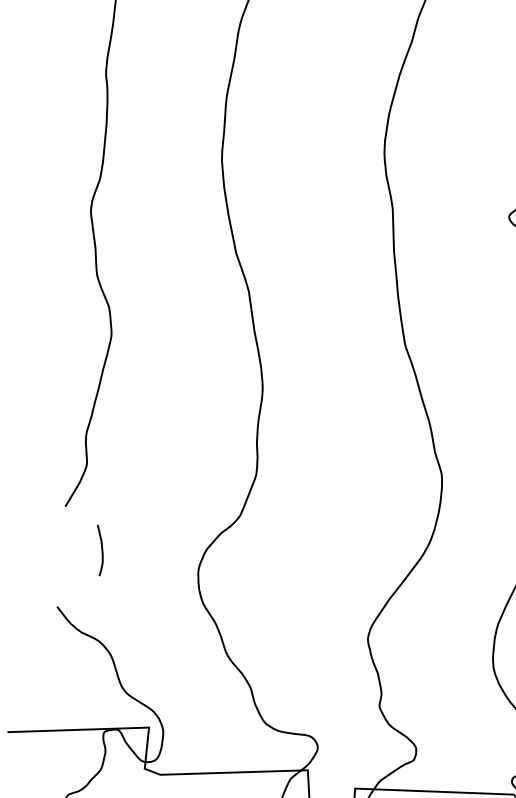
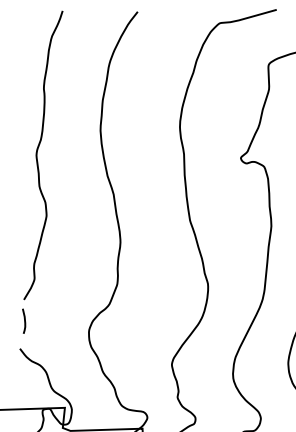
curve: (101, 548) -> (24, 320), moved

